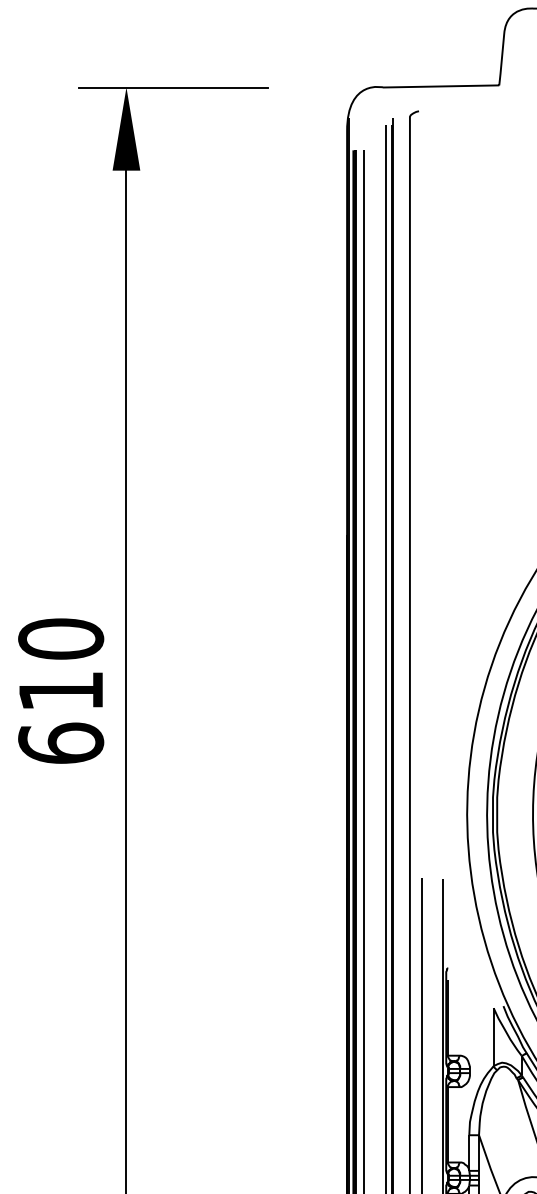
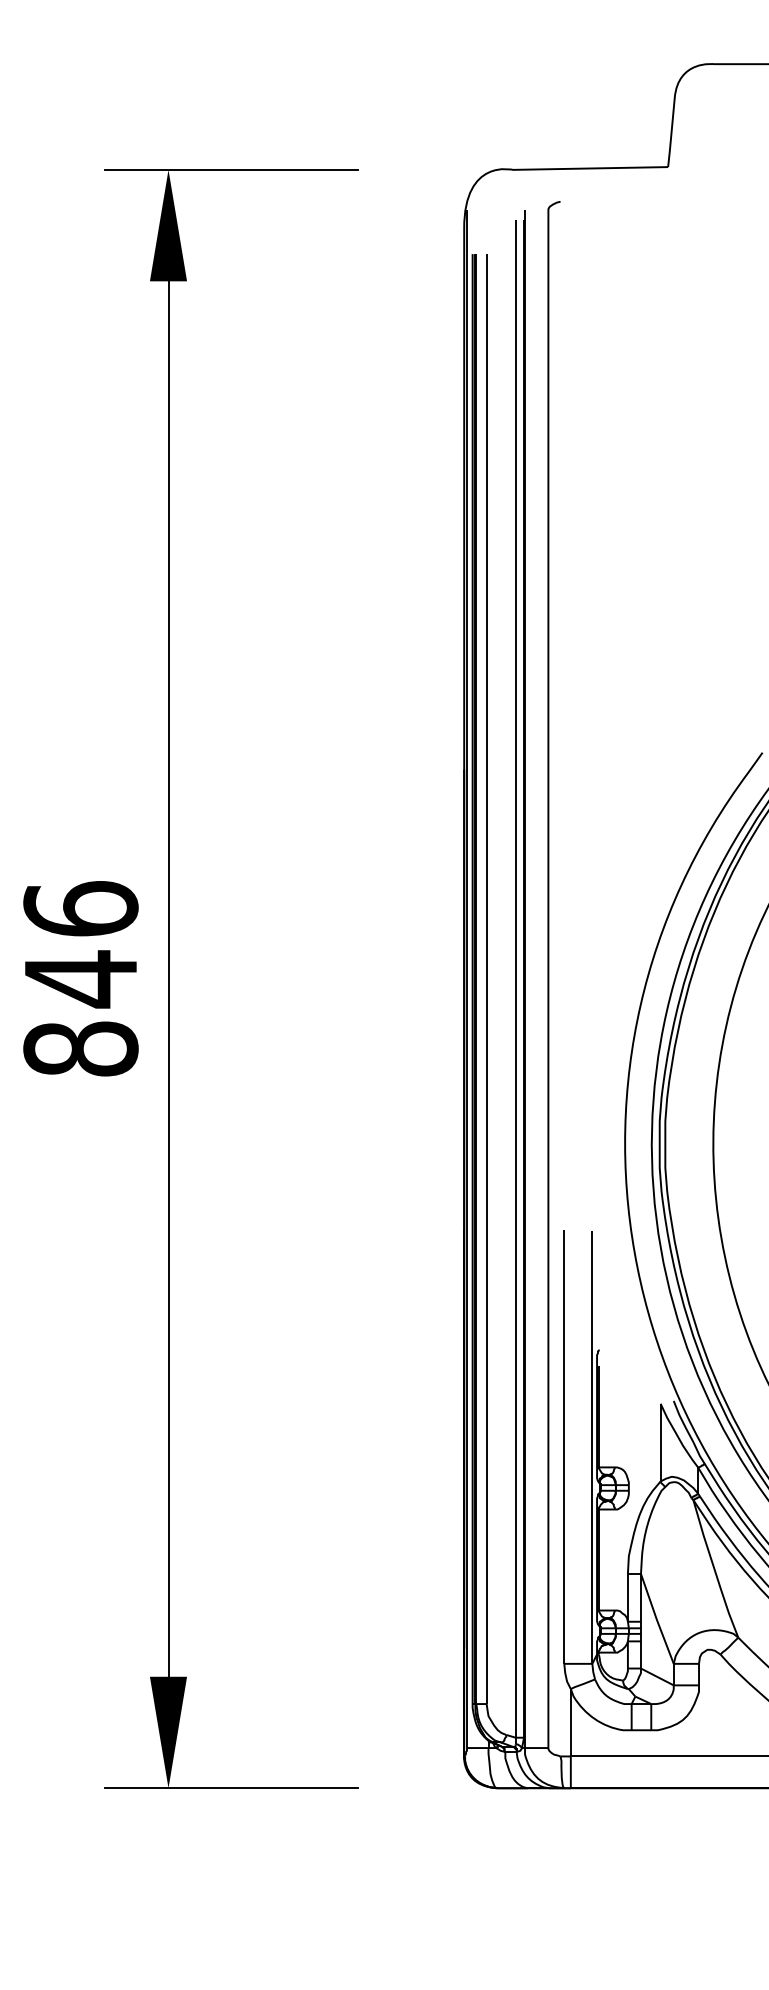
text: (60, 690) -> (80, 978), 610 -> 846

